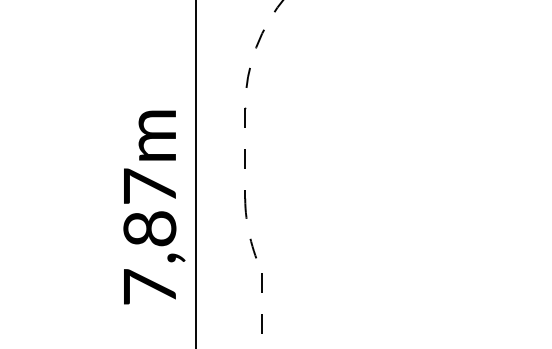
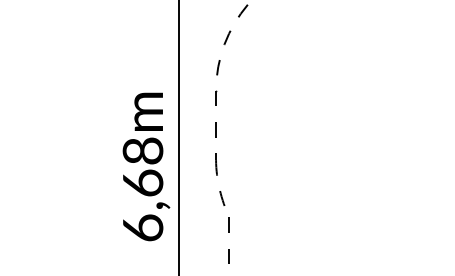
text: (149, 236) -> (142, 189), 7,87m -> 6,68m

